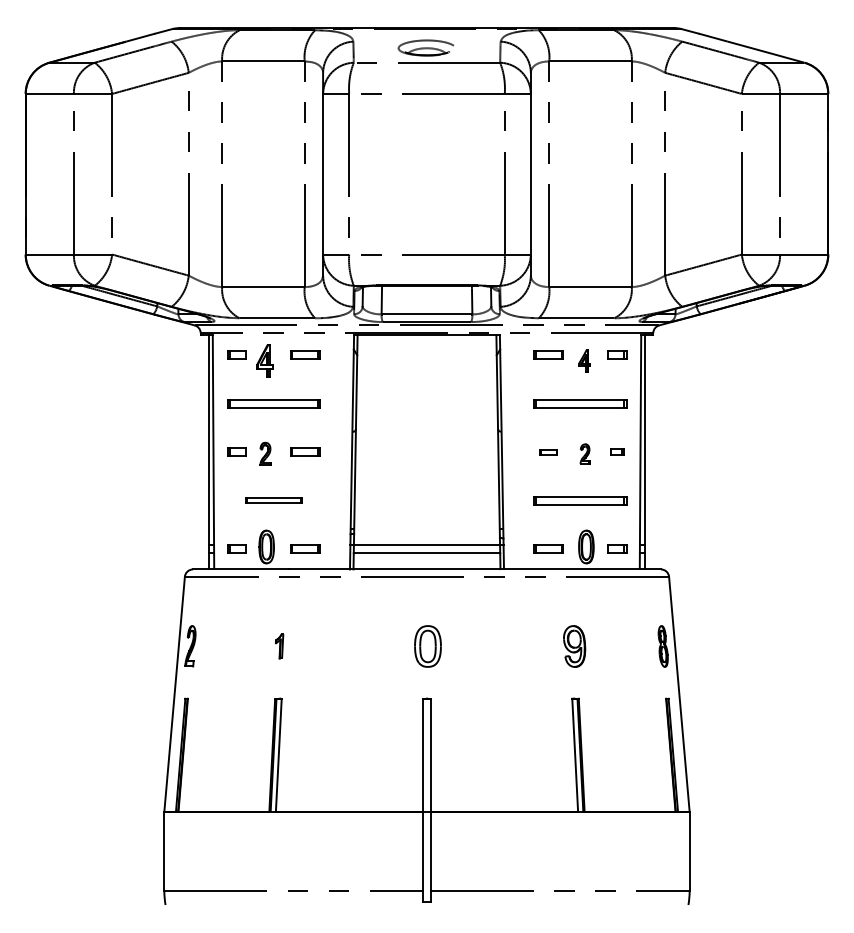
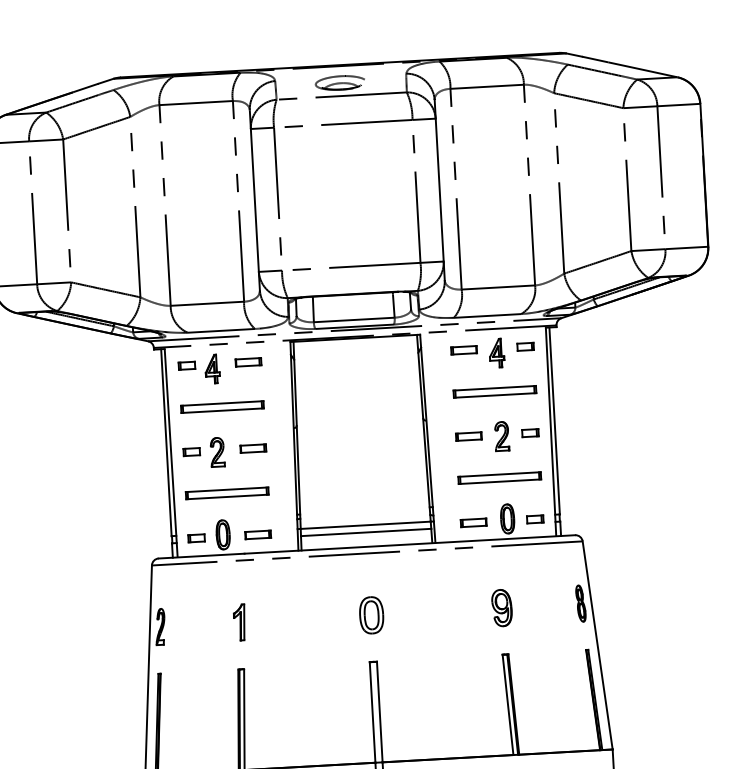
part: (584, 360) -> (496, 353), size x1.43
part: (548, 451) -> (469, 435), size x1.67
part: (617, 451) -> (530, 432), size x1.43
part: (265, 453) -> (217, 451), size x1.43
part: (584, 453) -> (501, 435), size x1.67
part: (273, 500) -> (226, 493), size x1.67
part: (279, 646) -> (239, 622), size x1.67

